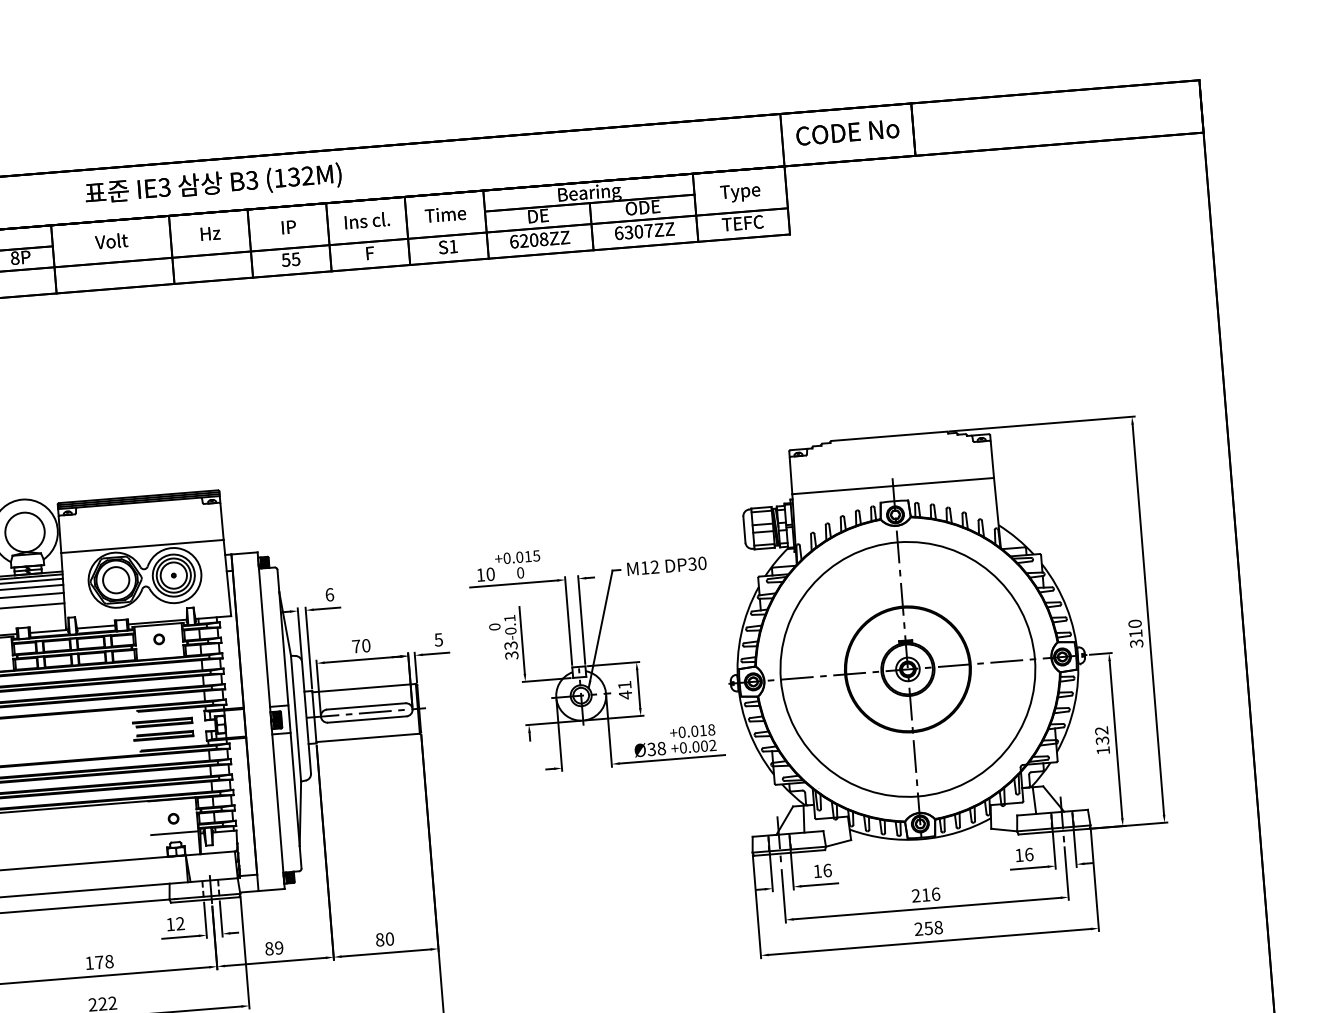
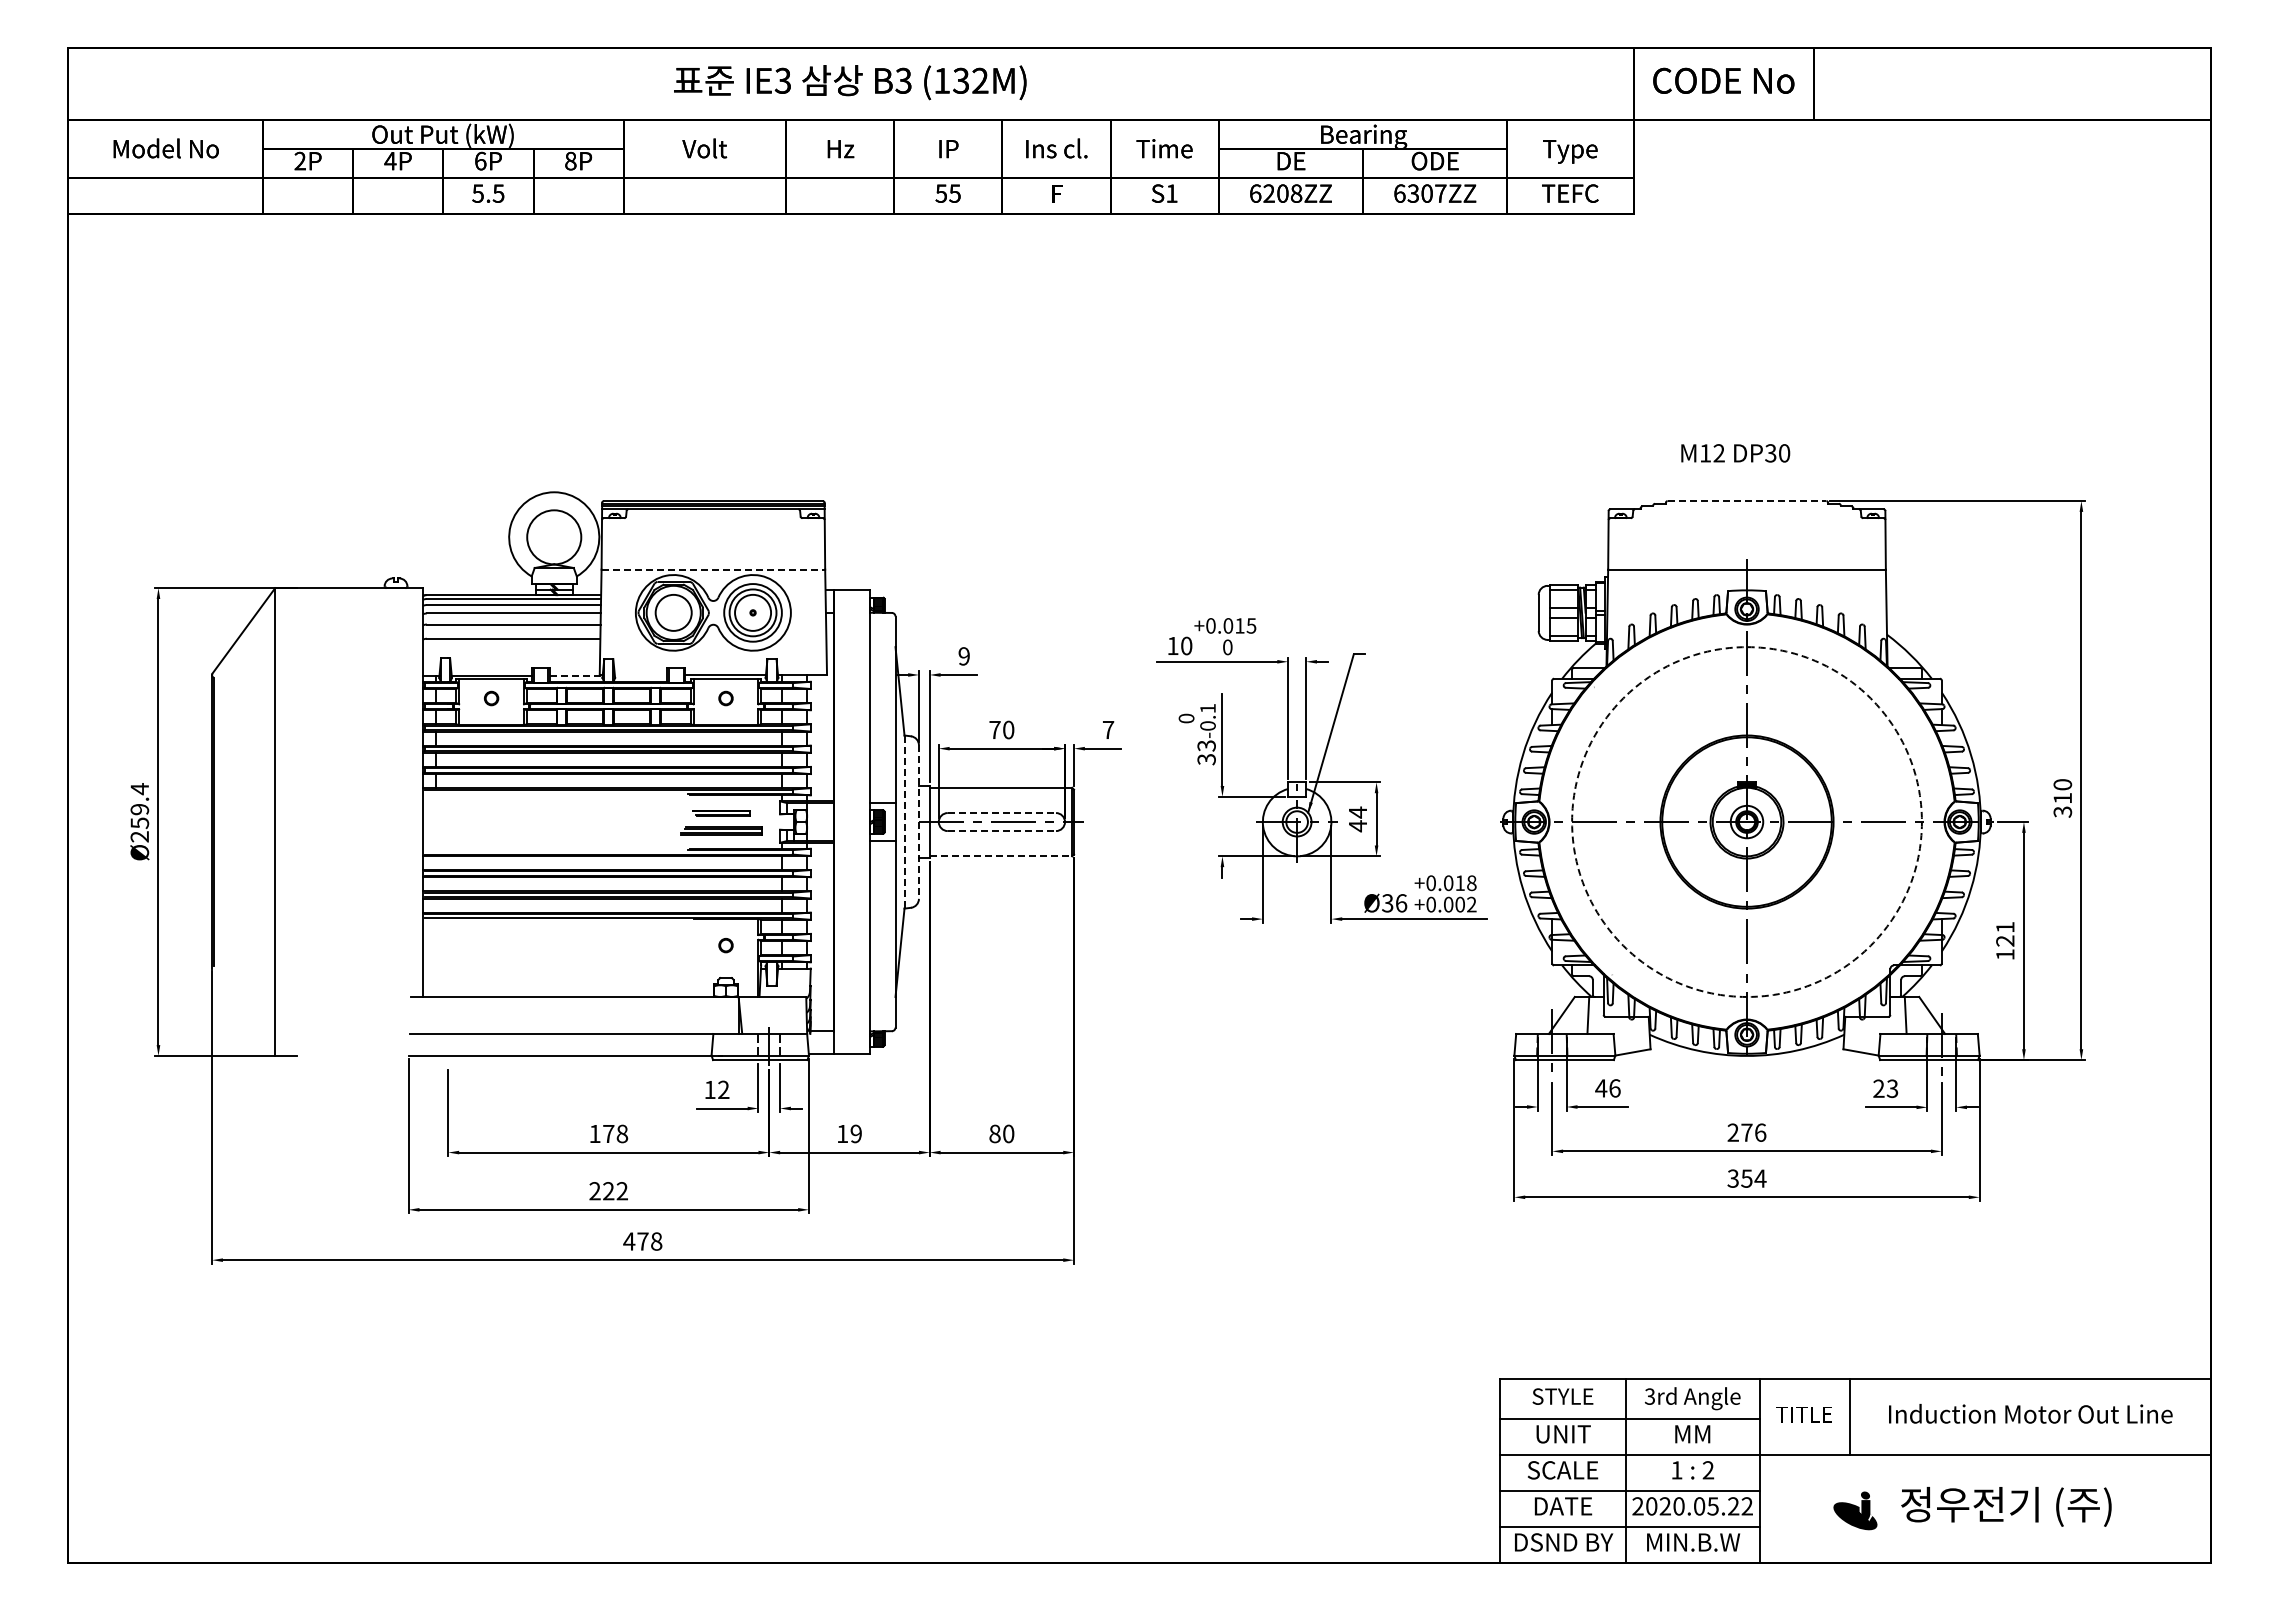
line: (889, 436) -> (1747, 501), solid -> dashed
line: (142, 546) -> (713, 569), solid -> dashed
text: (666, 566) -> (1735, 453), moved
text: (329, 594) -> (963, 656), 6 -> 9
line: (95, 626) -> (640, 674), removed
line: (47, 631) -> (574, 675), solid -> dashed
text: (438, 640) -> (1108, 730), 5 -> 7
circle: (907, 669) -> (1746, 821), solid -> dashed
text: (624, 685) -> (1357, 812), 41 -> 44
line: (366, 706) -> (1002, 813), solid -> dashed
line: (296, 718) -> (904, 822), solid -> dashed
line: (306, 718) -> (918, 822), solid -> dashed
line: (367, 719) -> (1002, 831), solid -> dashed
part: (162, 722) -> (721, 812), size x0.7
text: (1102, 735) -> (2005, 933), 132 -> 121
line: (368, 738) -> (1001, 856), solid -> dashed
text: (661, 748) -> (1401, 903), 38 -> 36
line: (174, 833) -> (725, 965), removed
text: (1024, 854) -> (1885, 1088), 16 -> 23
text: (817, 871) -> (1601, 1088), 16 -> 46
text: (925, 894) -> (1746, 1132), 216 -> 276
text: (928, 928) -> (1746, 1178), 258 -> 354
text: (269, 948) -> (842, 1133), 89 -> 19

